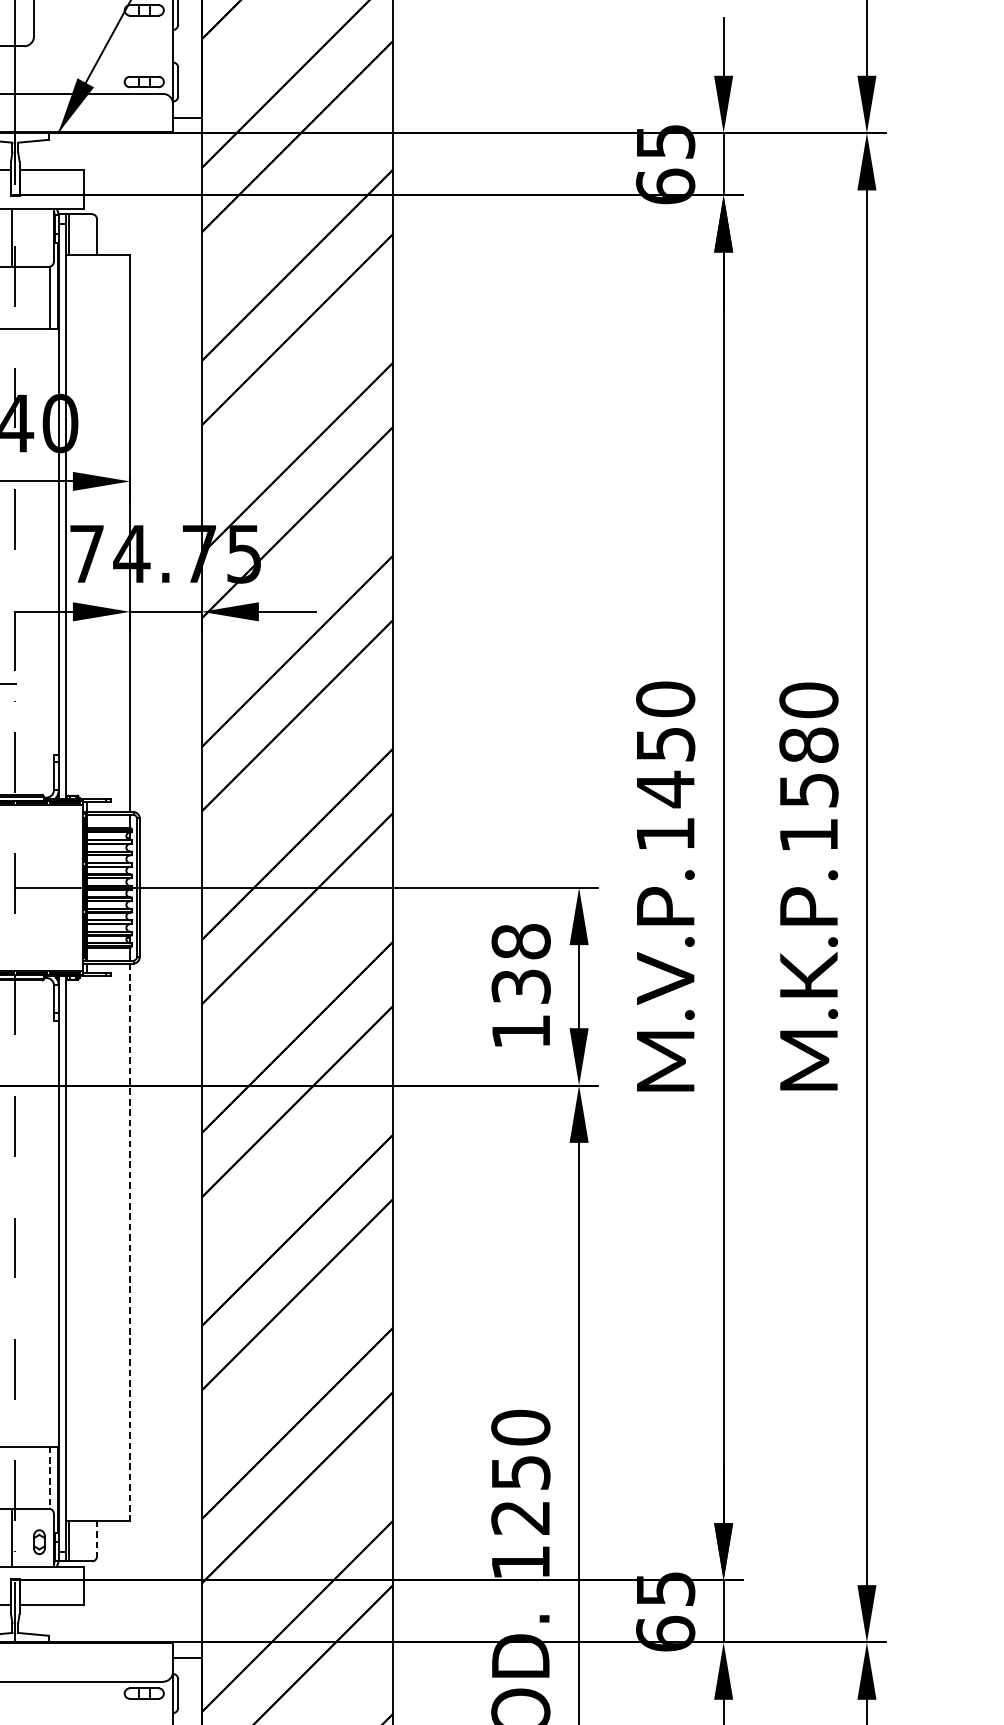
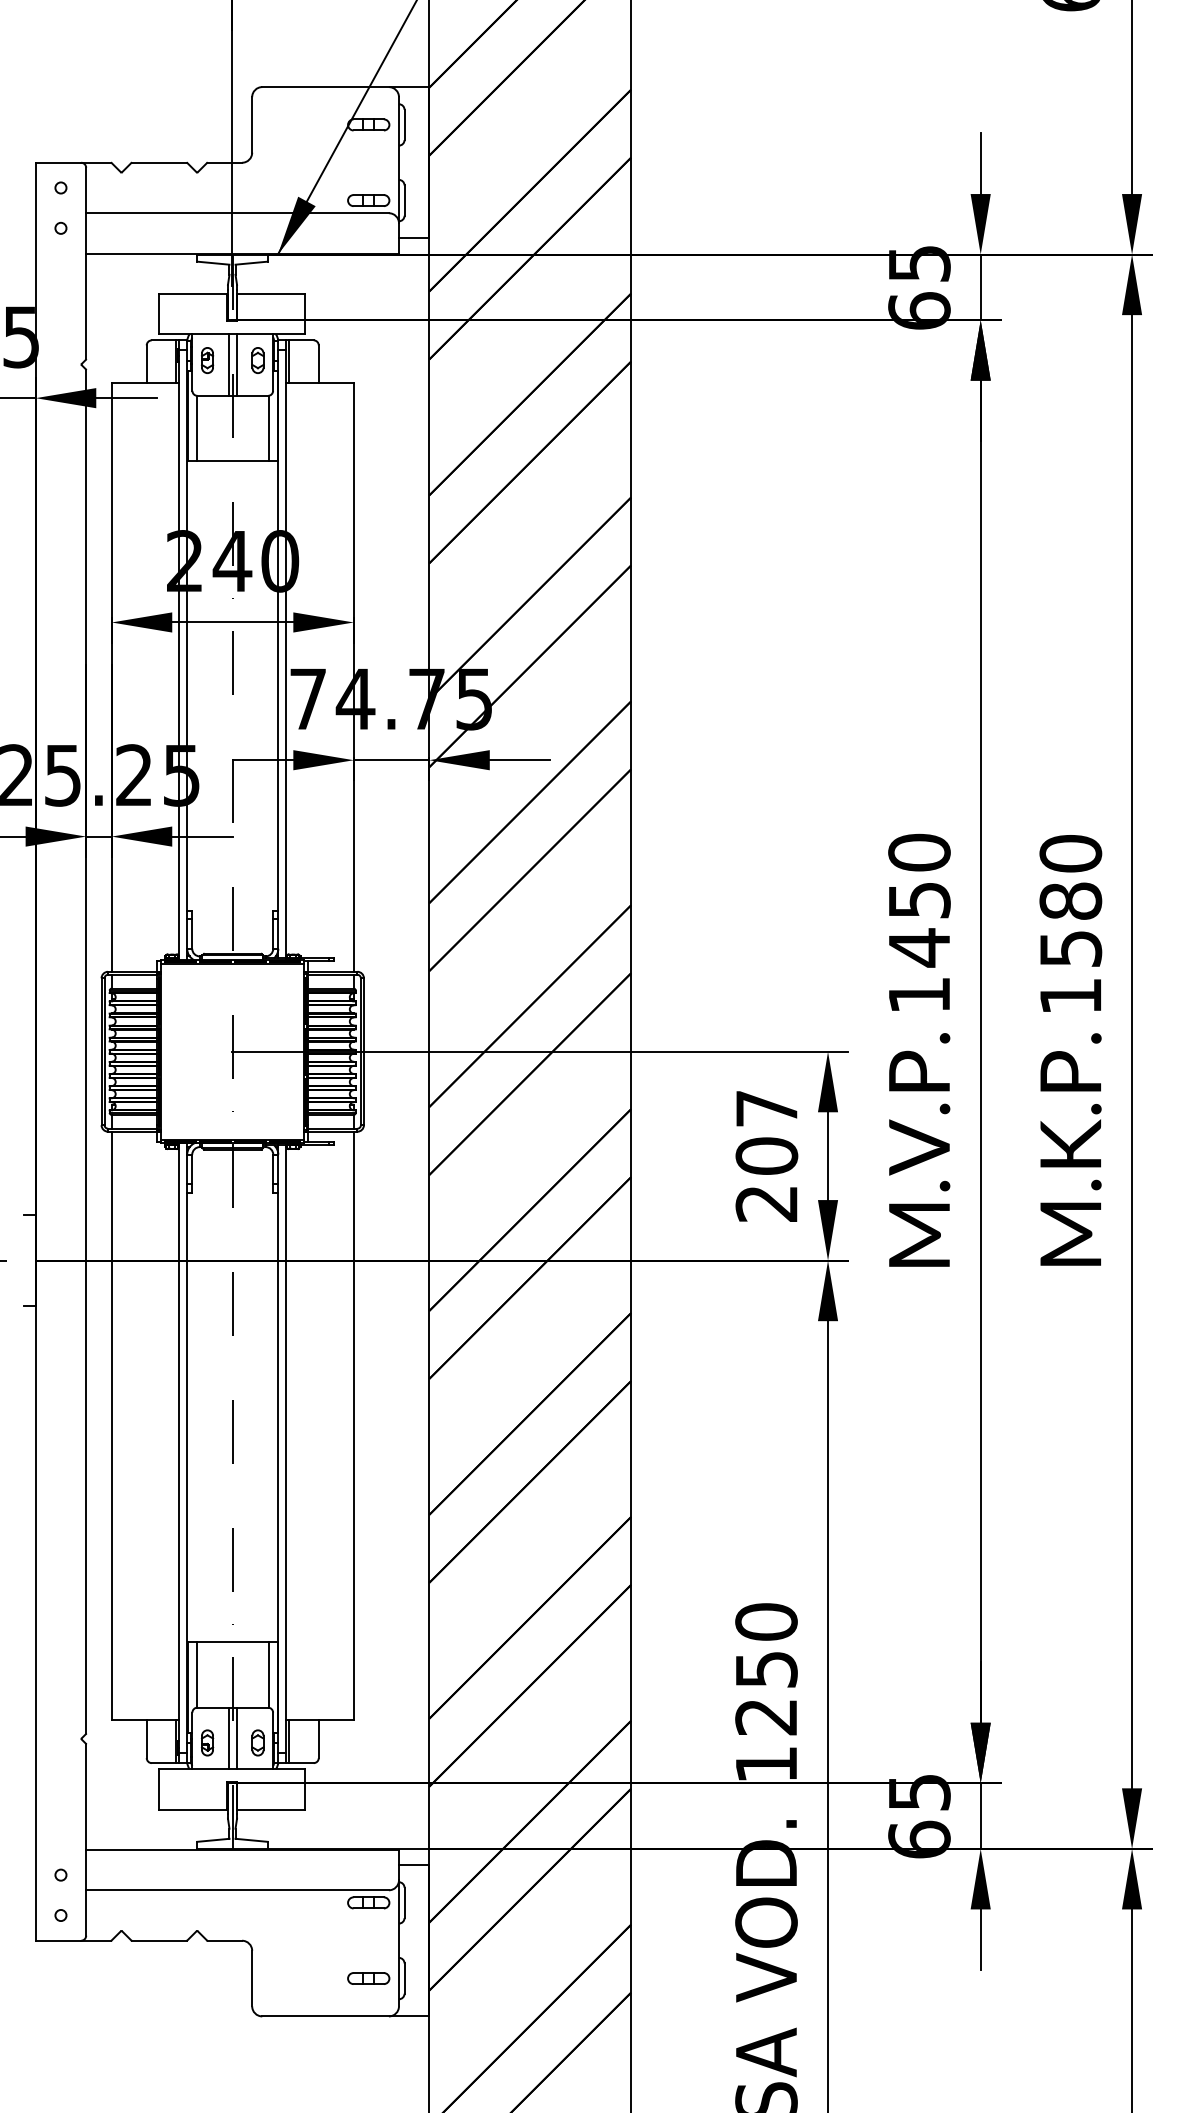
part: (38, 233) -> (257, 360), added
line: (19, 237) -> (236, 364), added
text: (520, 986) -> (766, 1155), 138 -> 207
line: (129, 1242) -> (353, 1426), dashed -> solid
line: (49, 1477) -> (268, 1674), dashed -> solid
line: (19, 1537) -> (236, 1738), added
line: (96, 1538) -> (318, 1739), dashed -> solid

